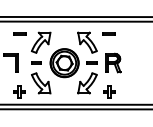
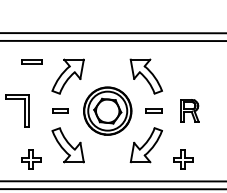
part: (108, 33) -> (181, 61), removed
part: (113, 62) -> (190, 110), size x0.7

